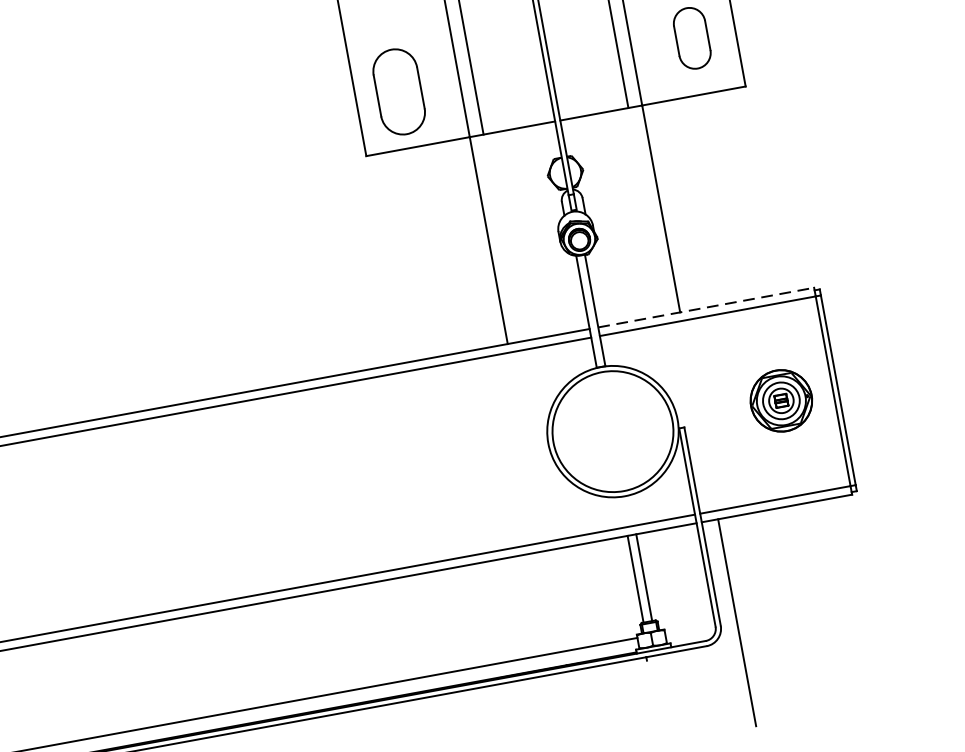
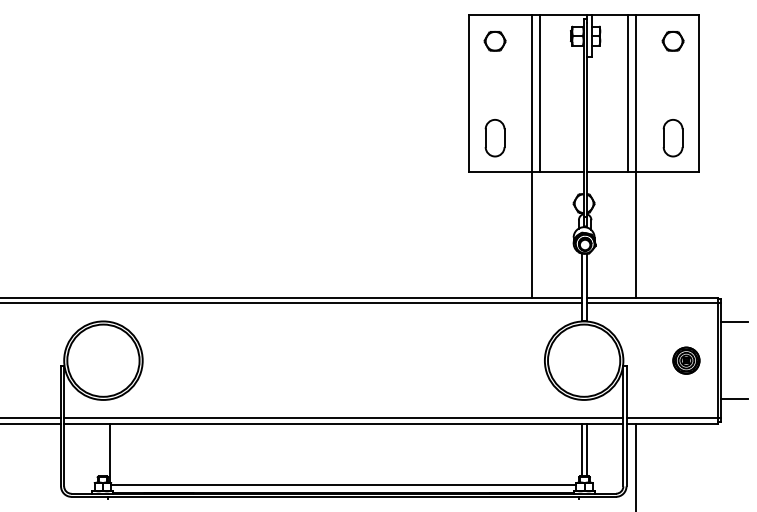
part: (398, 92) -> (494, 138), size x0.71
line: (706, 306) -> (652, 297), dashed -> solid
line: (847, 323) -> (733, 322), added
part: (781, 400) -> (686, 360), size x0.71
line: (870, 450) -> (733, 399), added

